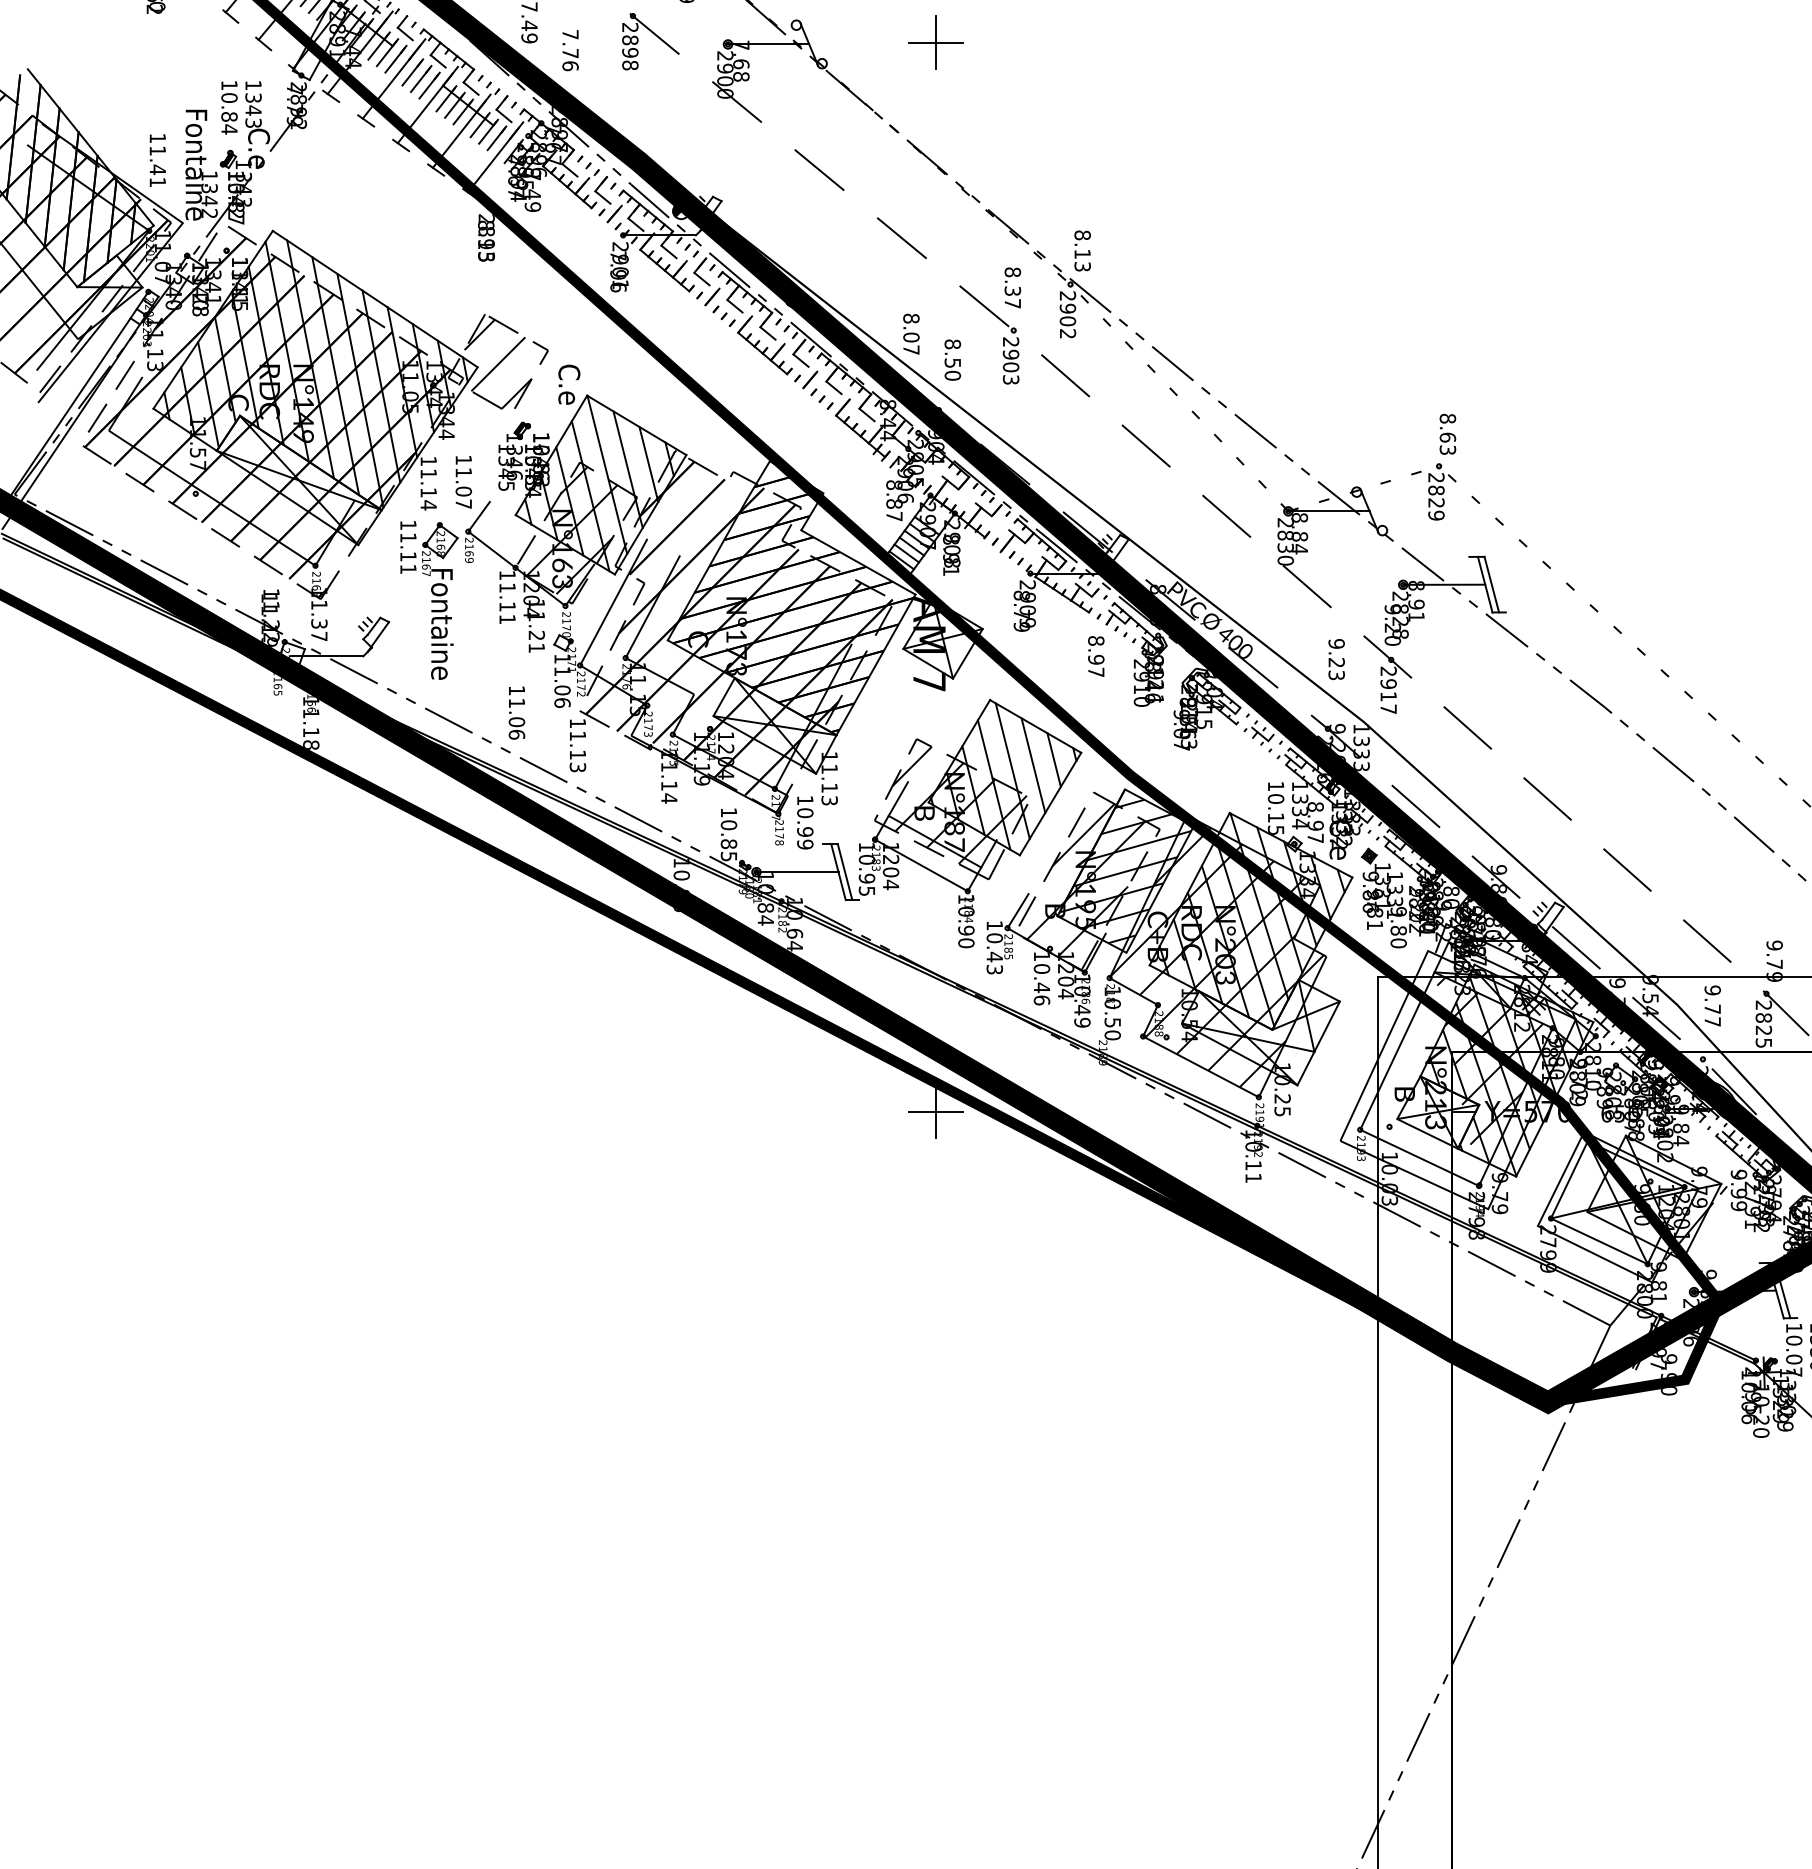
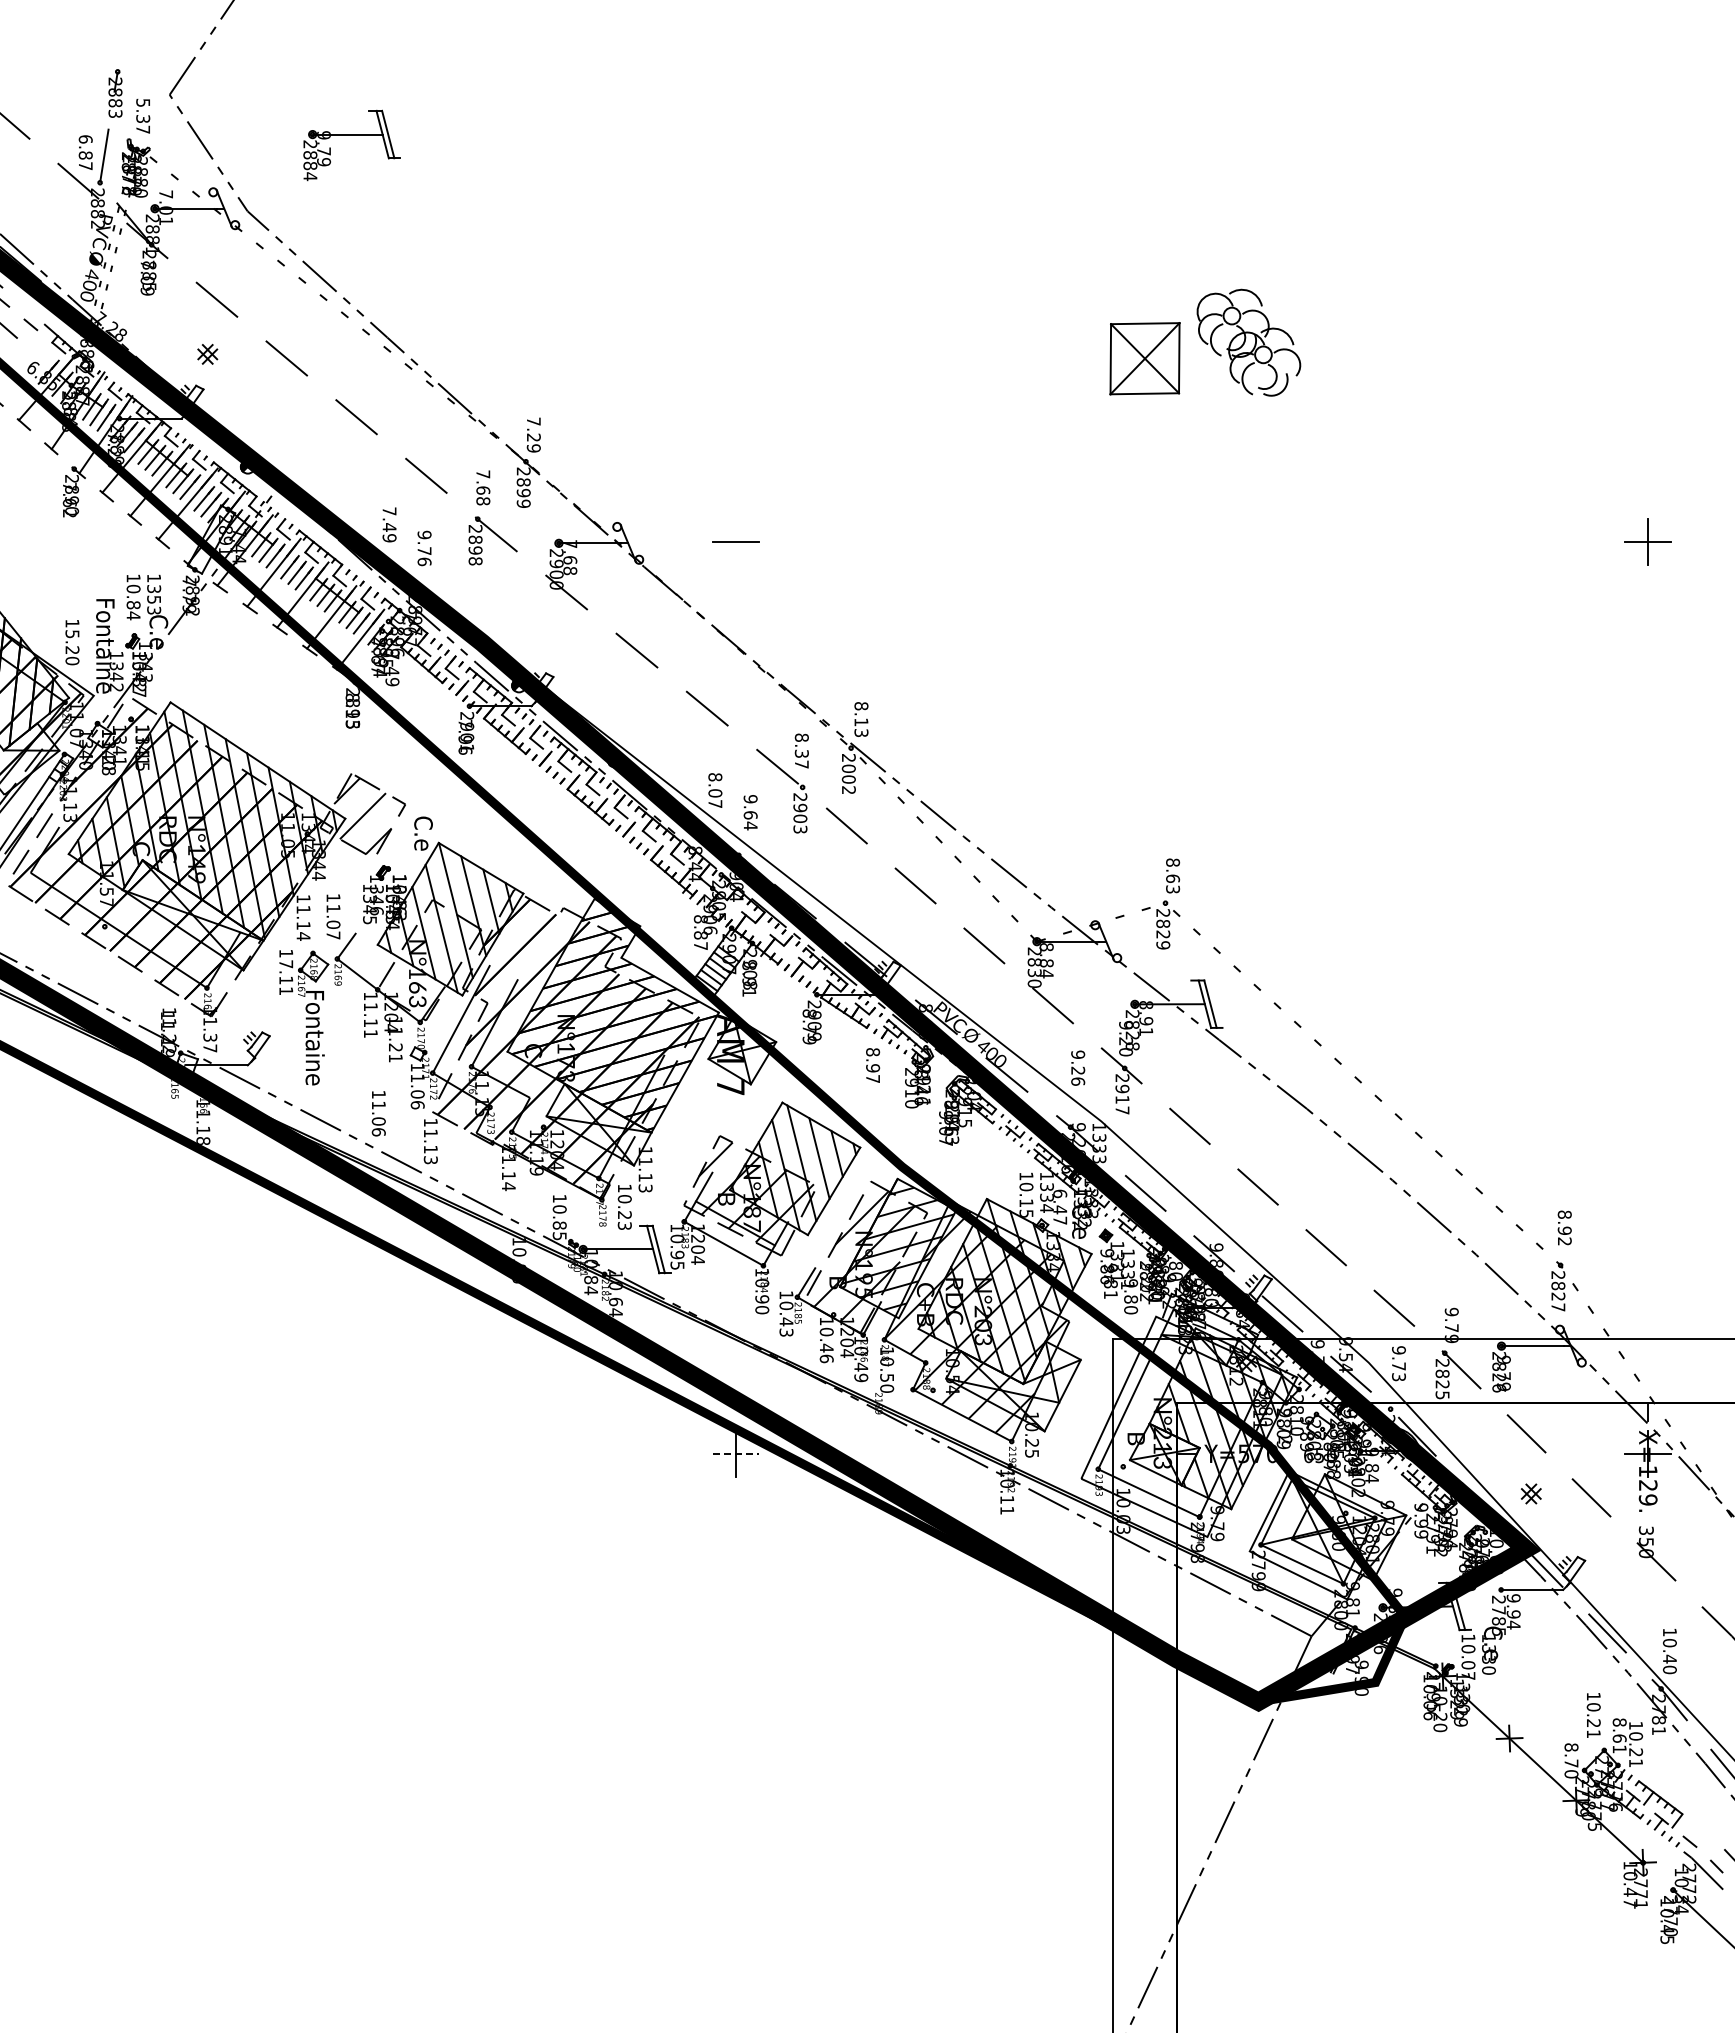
text: (570, 34) -> (424, 534), 7.76 -> 9.76
line: (936, 42) -> (736, 541), removed
text: (252, 110) -> (153, 599), 1343 -> 1353
text: (157, 166) -> (72, 647), 11.41 -> 15.20
text: (1067, 308) -> (848, 768), 2902 -> 2002
text: (952, 359) -> (750, 812), 8.50 -> 9.64
hatch: (571, 529) -> (425, 957), removed
text: (408, 538) -> (286, 964), 11.11 -> 17.11
text: (1337, 675) -> (1078, 1081), 9.23 -> 9.26
text: (1315, 815) -> (1060, 1201), 8.97 -> 6.47
text: (804, 838) -> (624, 1220), 10.99 -> 10.23
text: (1712, 1022) -> (1398, 1377), 9.77 -> 9.73
hatch: (1490, 1080) -> (1209, 1427), removed
line: (936, 1111) -> (736, 1453), solid -> dashed

